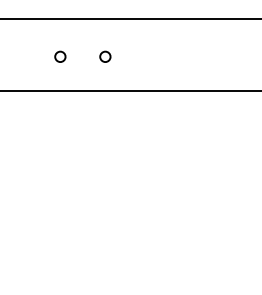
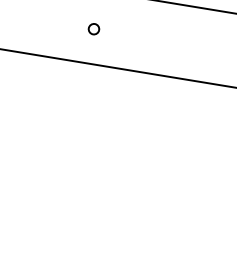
circle: (105, 56) -> (139, 36), removed

